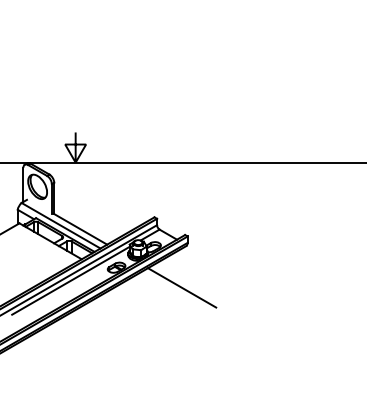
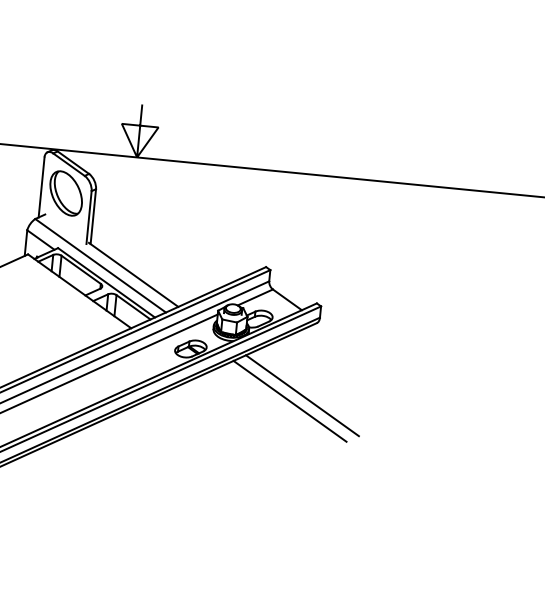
line: (175, 291) -> (290, 400), added

